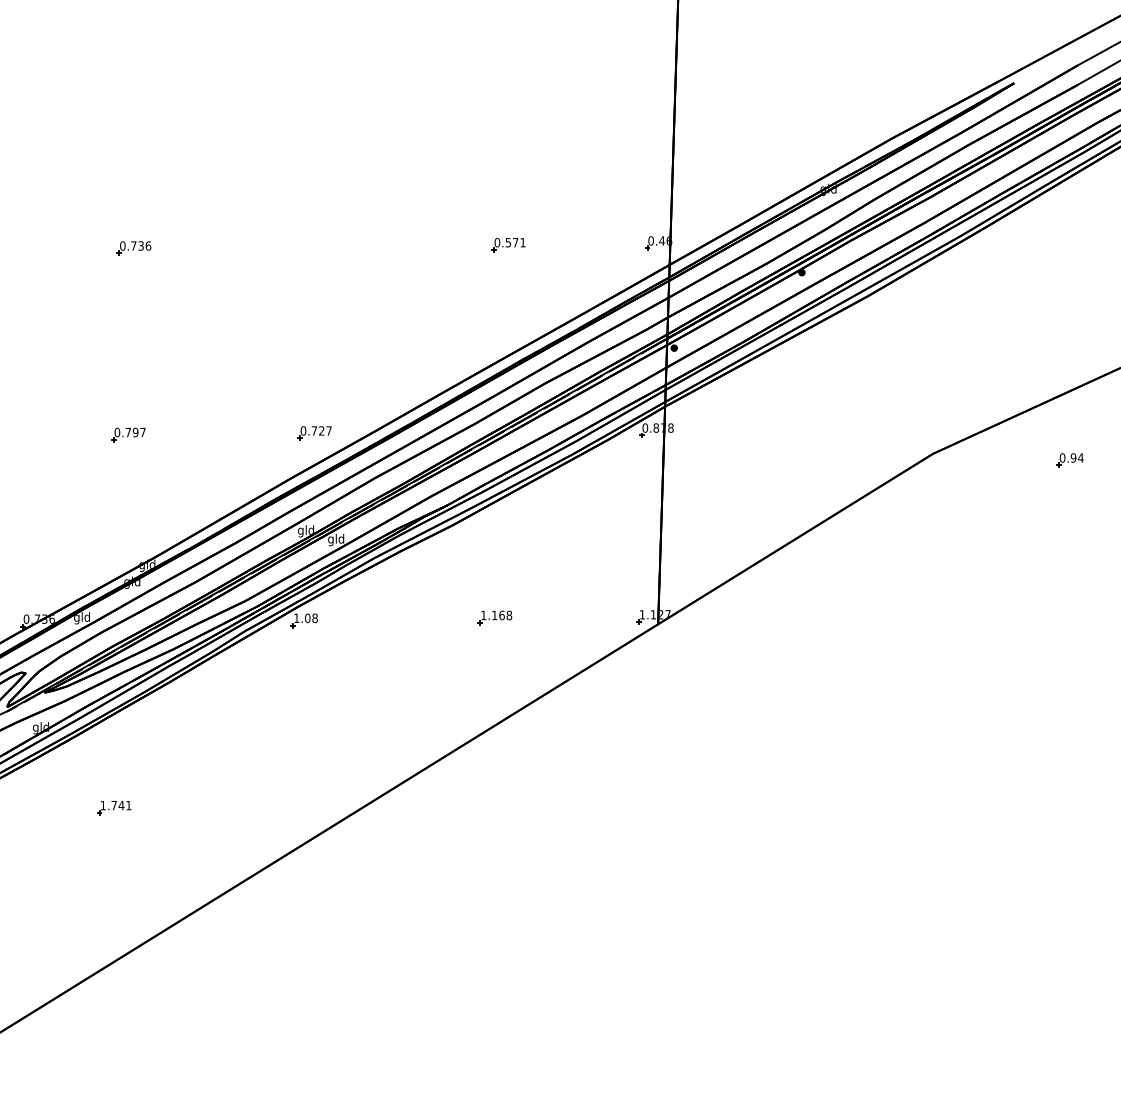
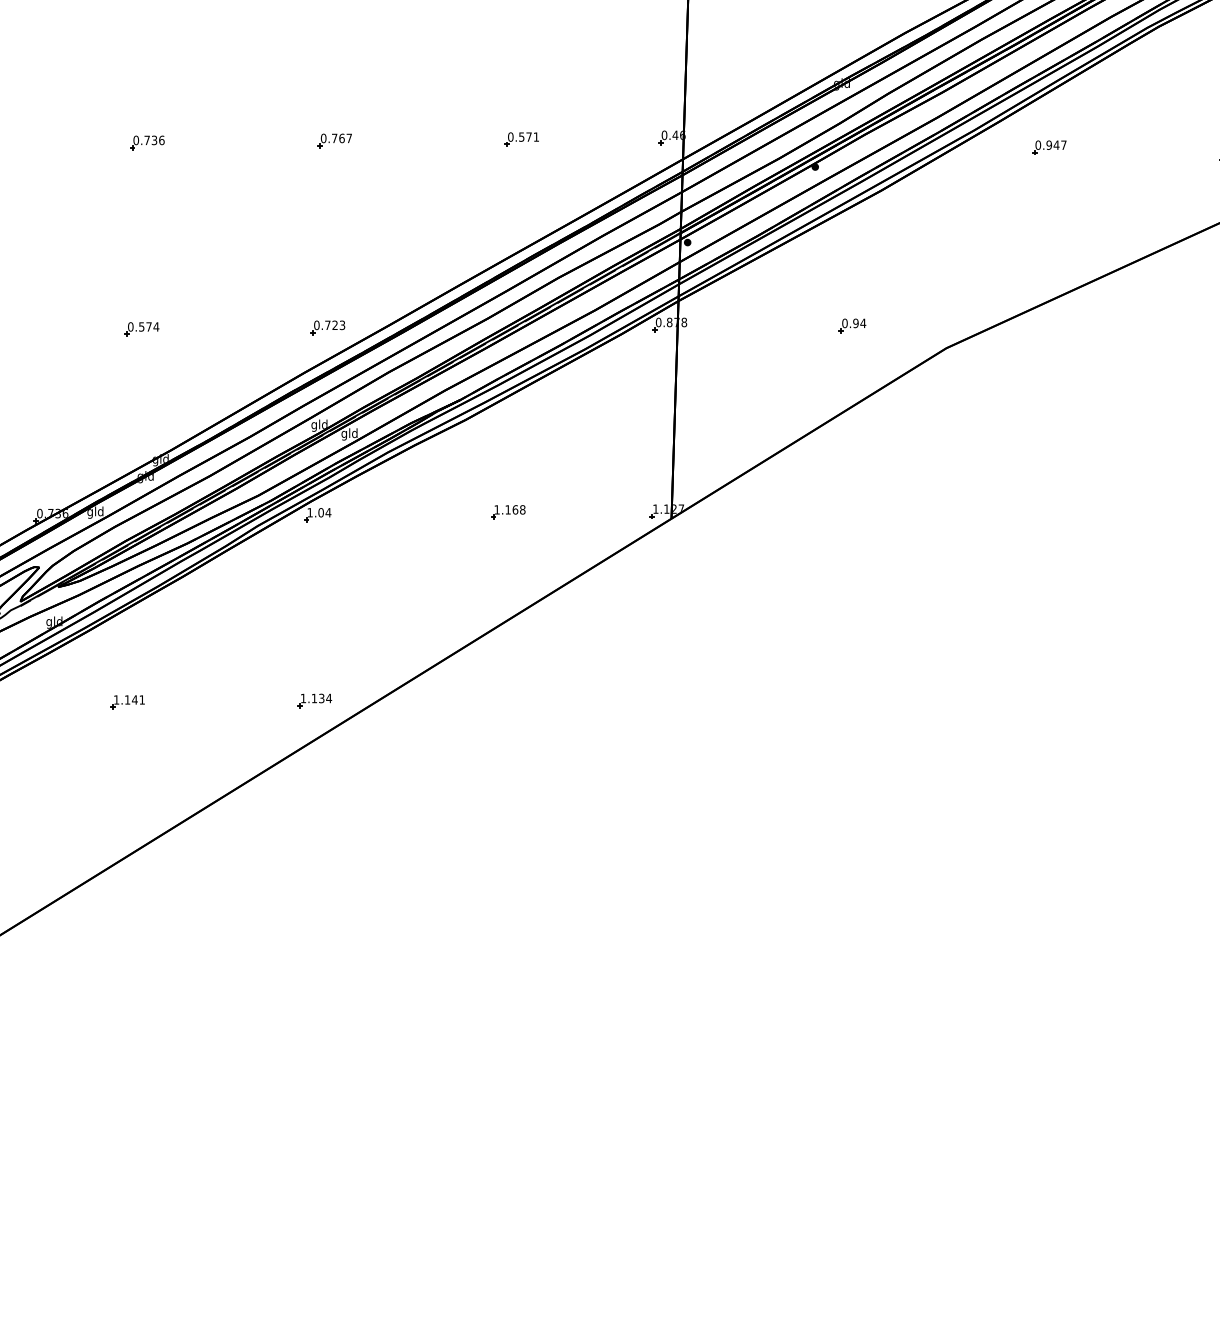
part: (321, 246) -> (334, 140), added
part: (1036, 253) -> (1049, 147), added
text: (329, 431) -> (342, 325), 0.727 -> 0.723
text: (136, 432) -> (149, 326), 0.797 -> 0.574
part: (1070, 460) -> (852, 325), moved
text: (315, 618) -> (328, 512), 1.08 -> 1.04
text: (114, 805) -> (127, 699), 1.741 -> 1.141
part: (301, 806) -> (314, 700), added

